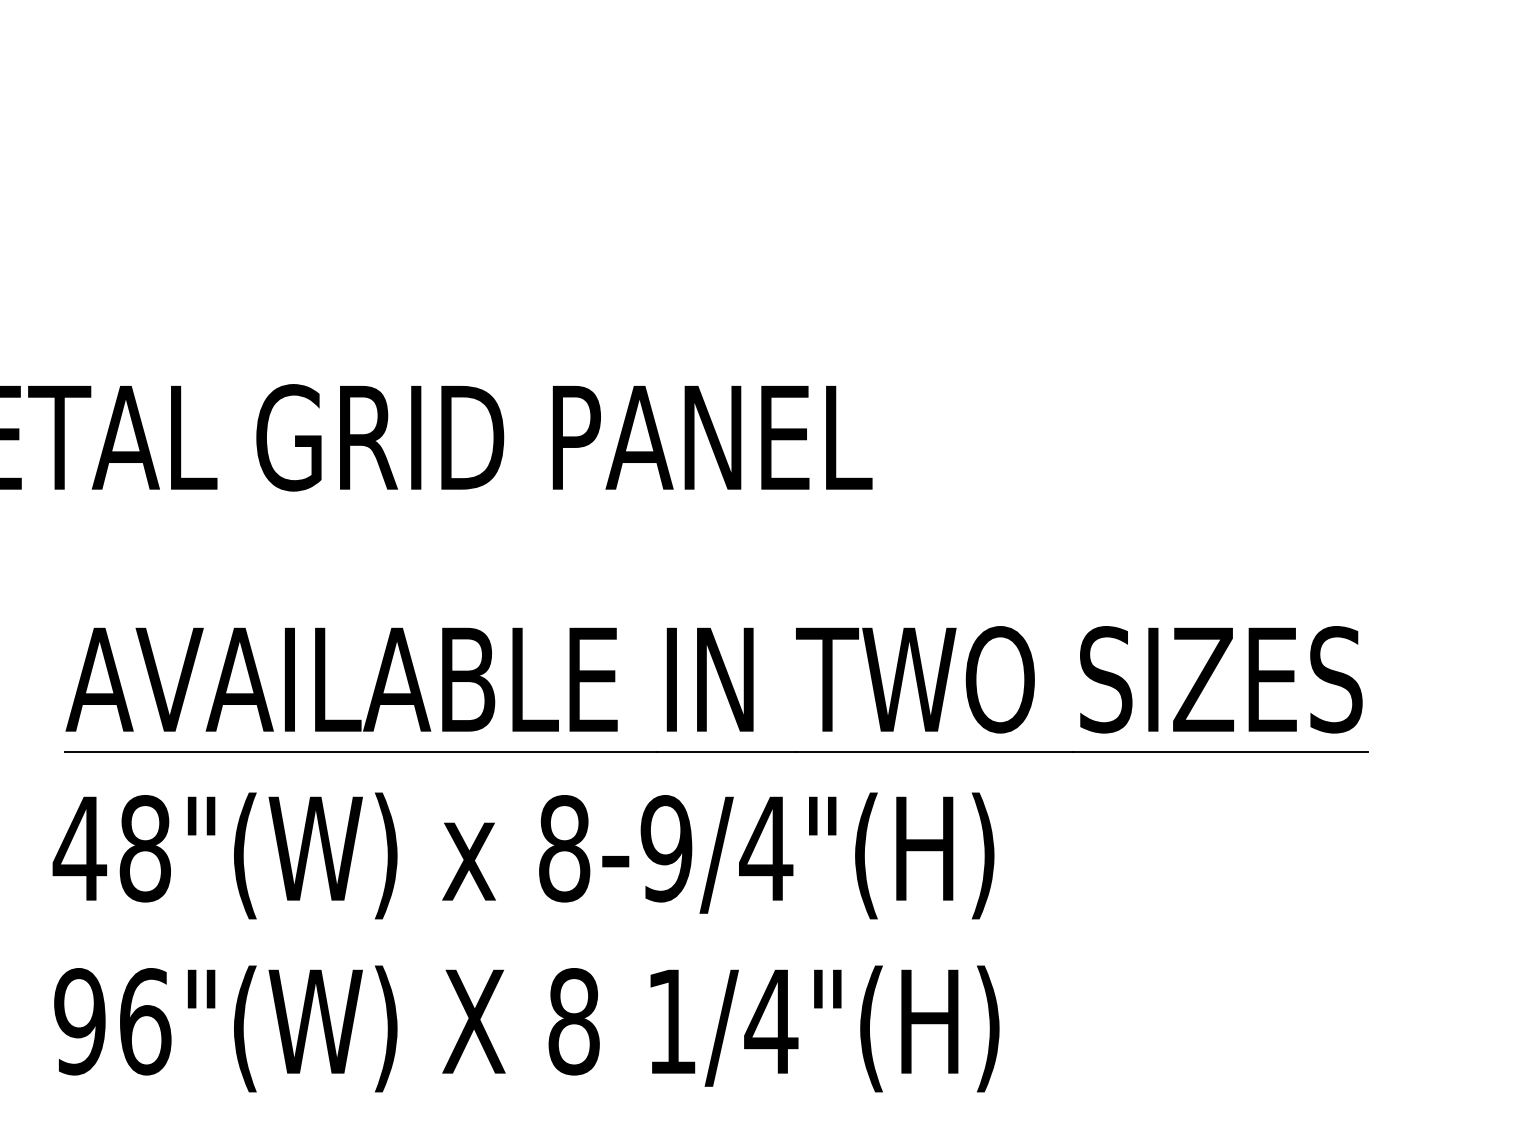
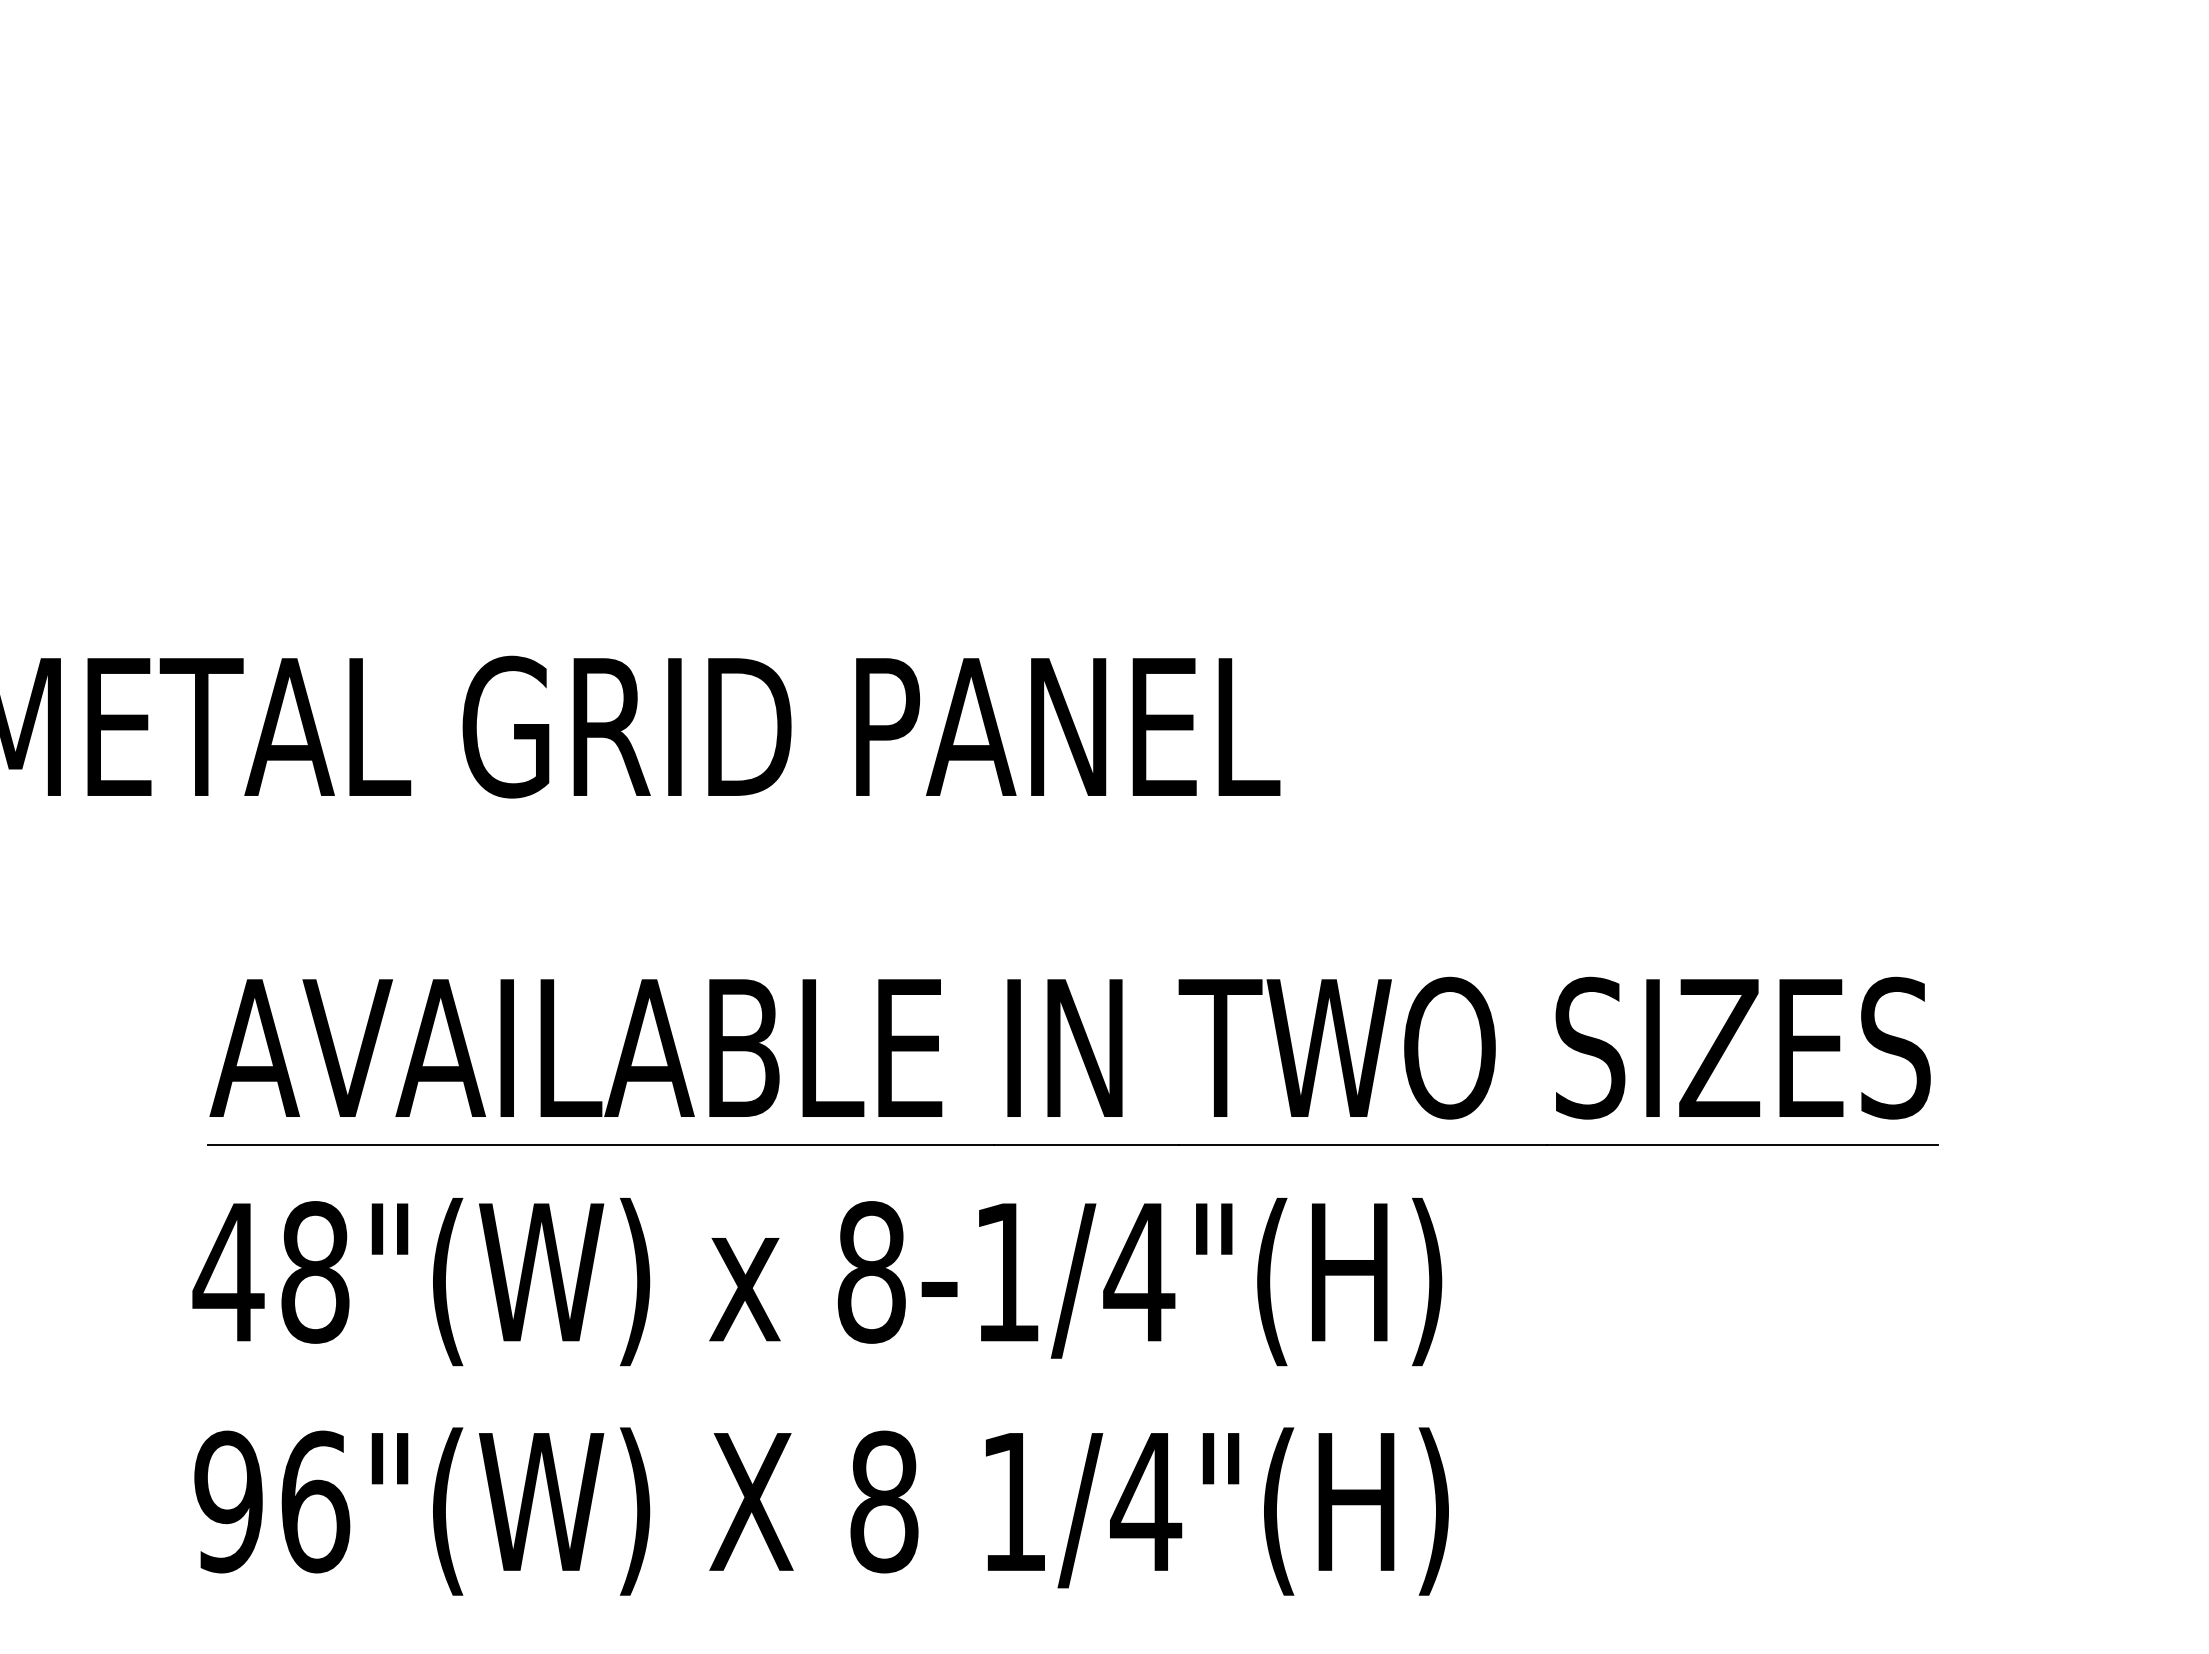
text: (666, 848) -> (1006, 1272), 8-9/4"(H) -> 8-1/4"(H)

